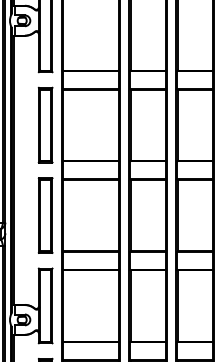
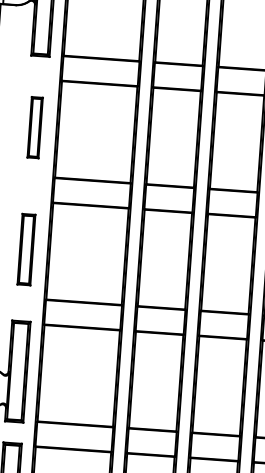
part: (45, 124) -> (35, 126), size x0.6
part: (45, 215) -> (26, 249), size x0.7

